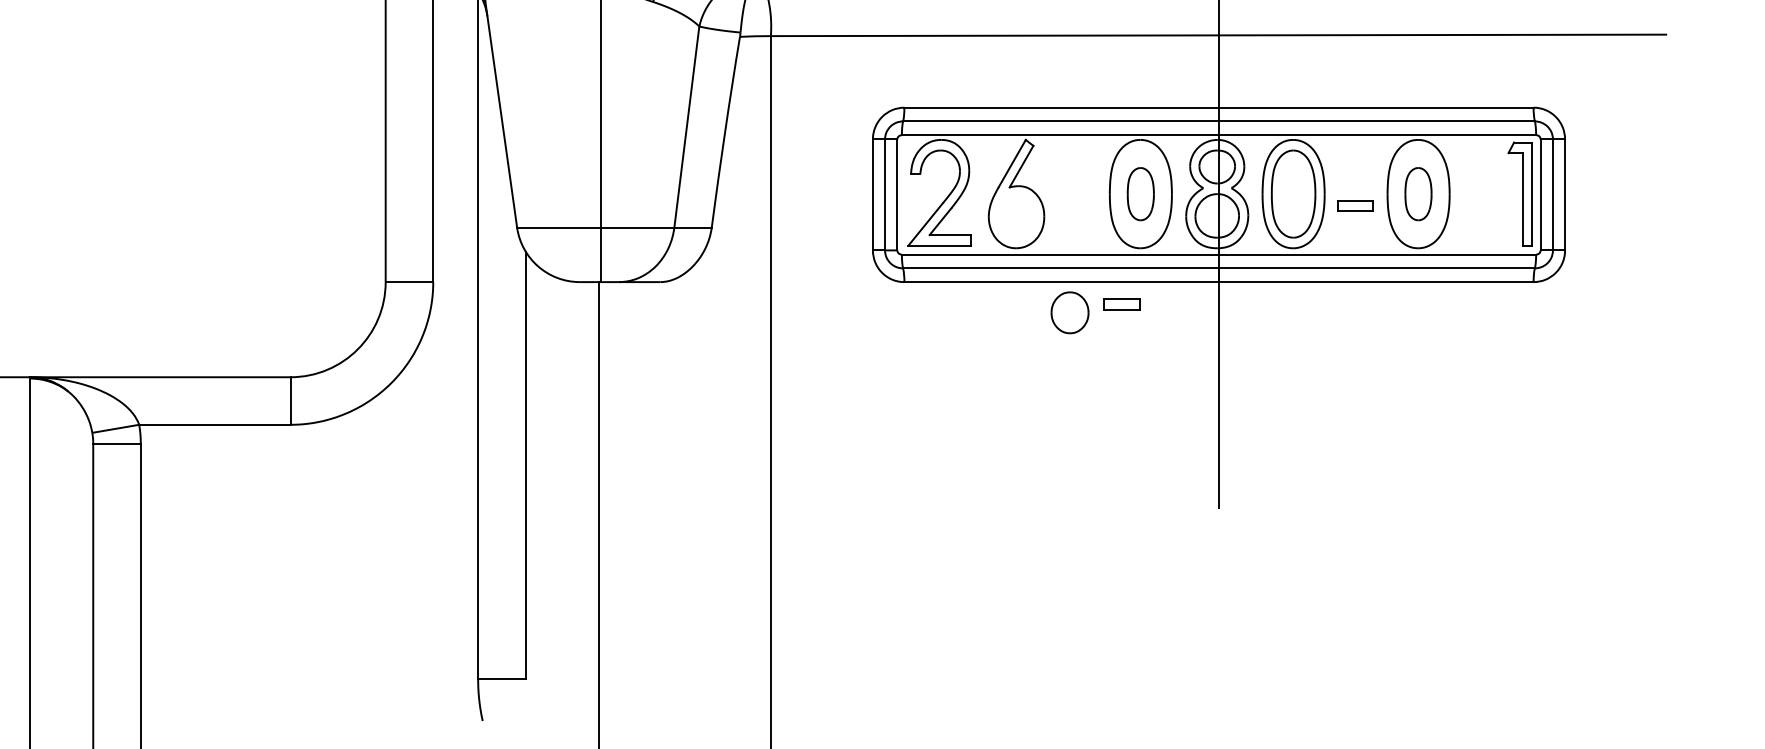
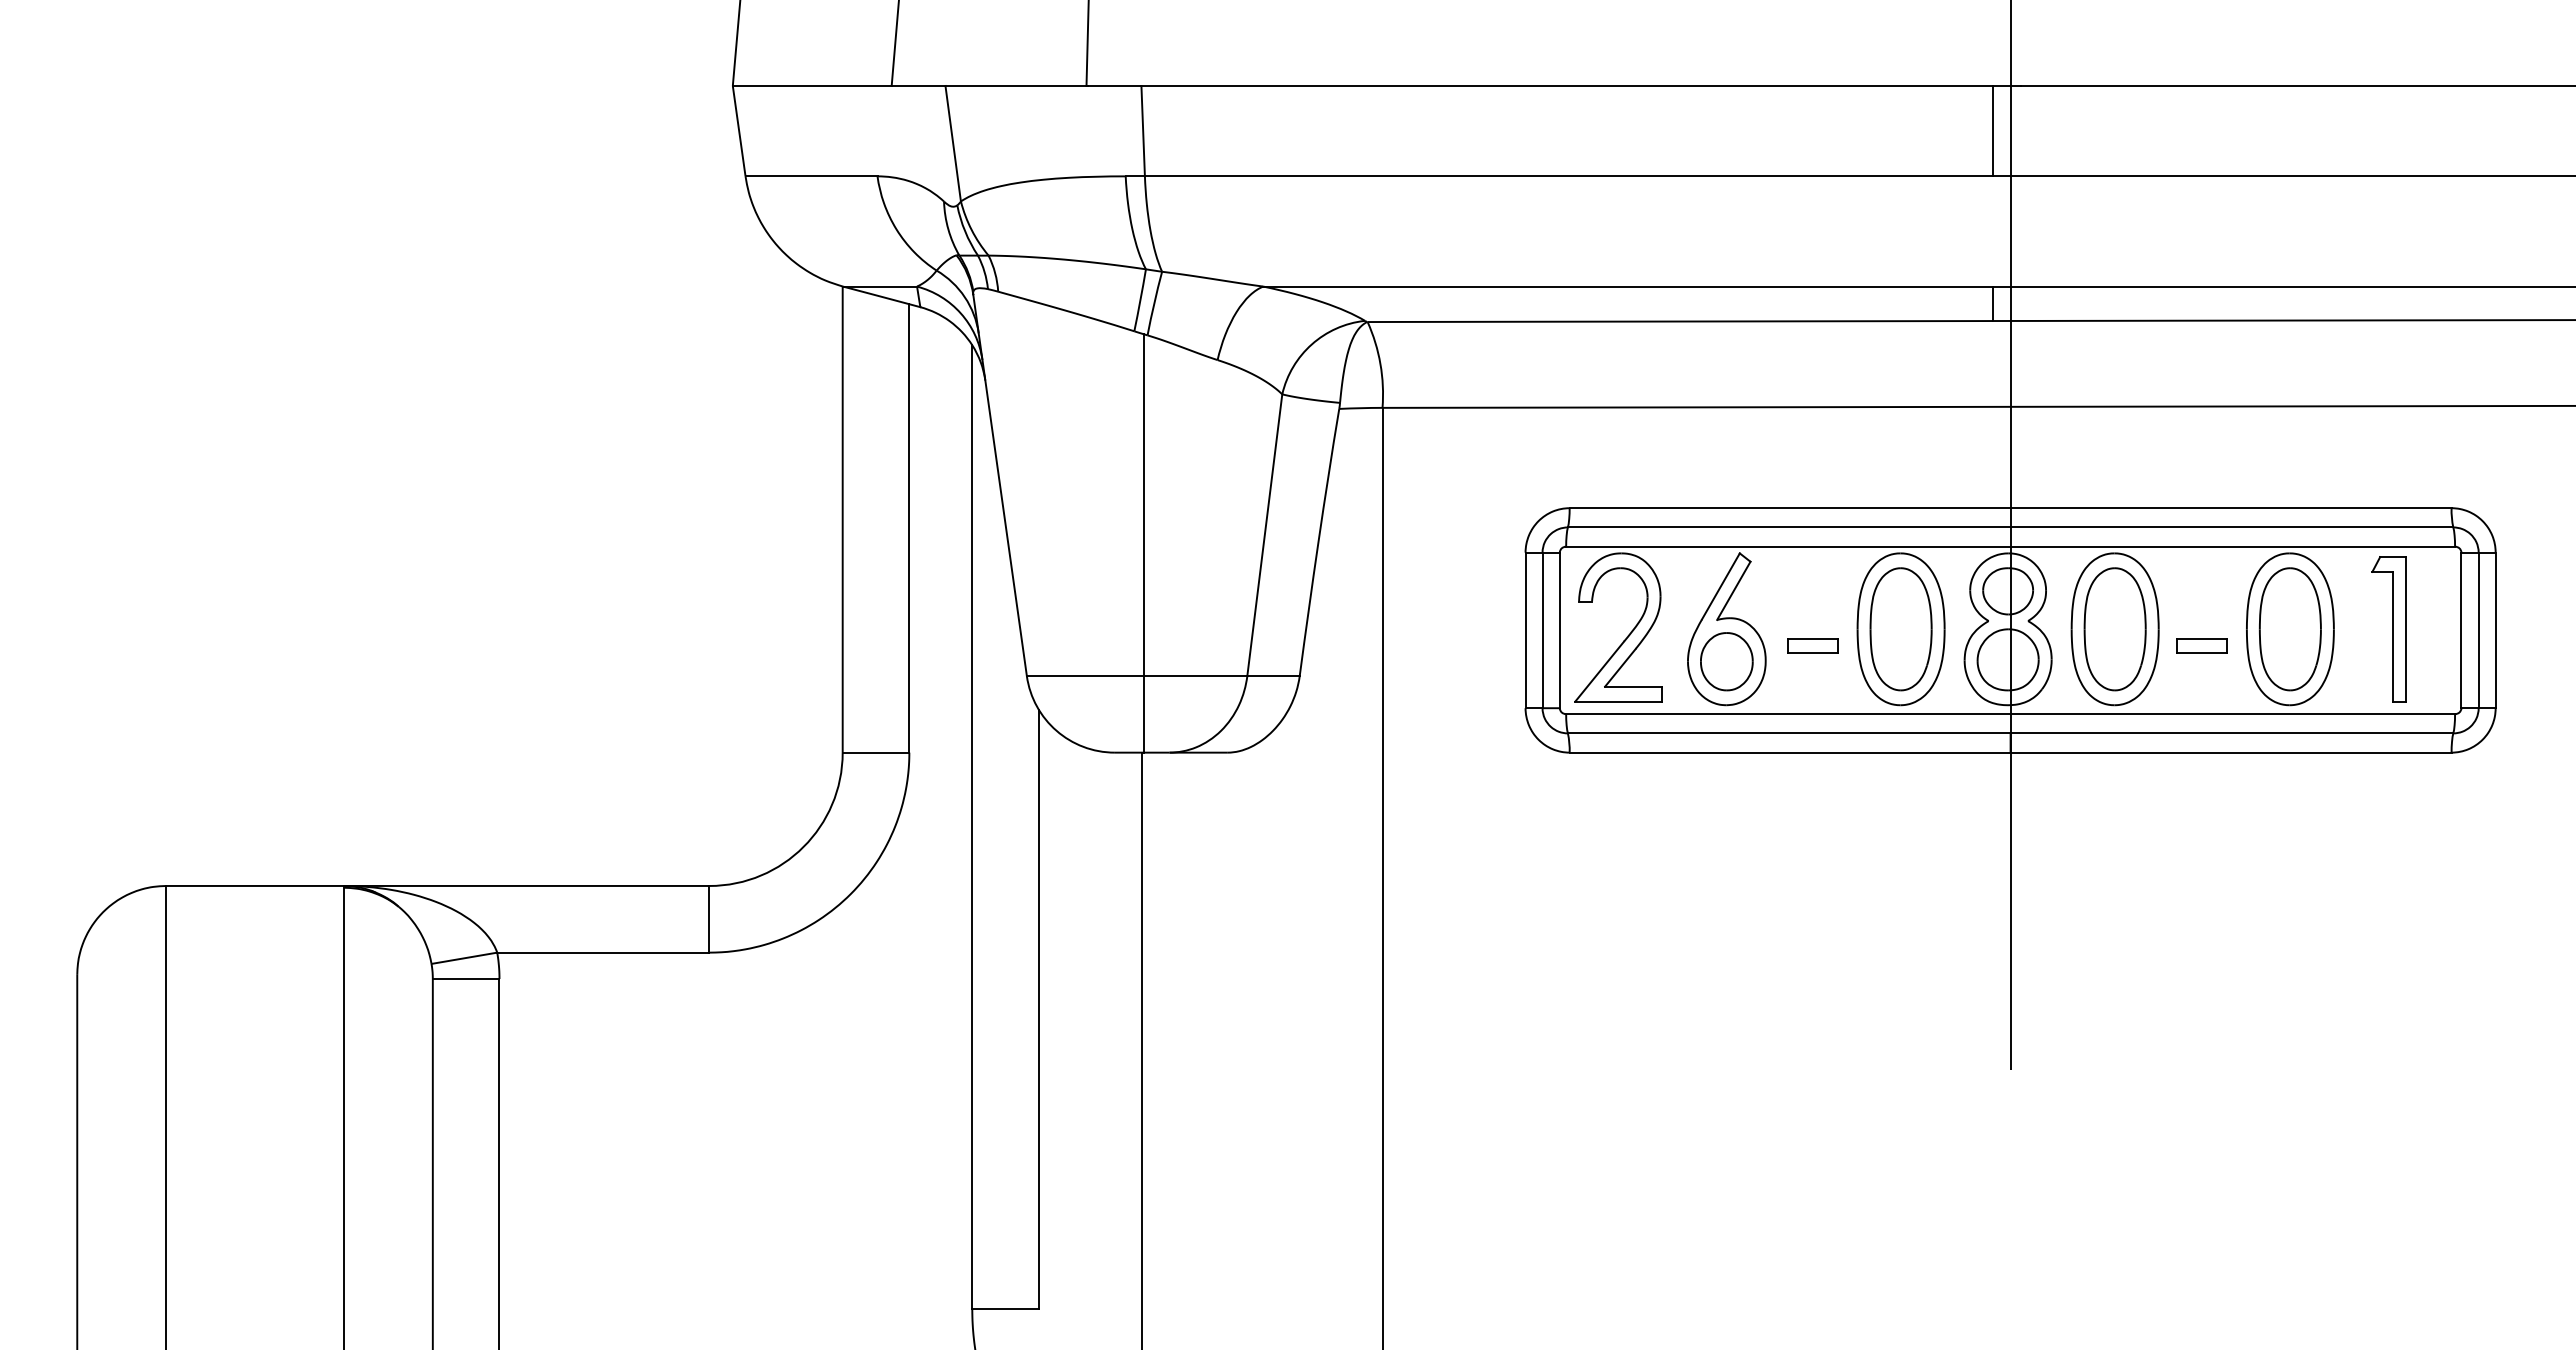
part: (1140, 194) -> (1900, 629), size x1.67
part: (1417, 194) -> (2289, 629), size x1.67
part: (1520, 194) -> (2388, 629), moved
part: (1121, 304) -> (1812, 645), moved
part: (1069, 312) -> (1726, 661), moved

